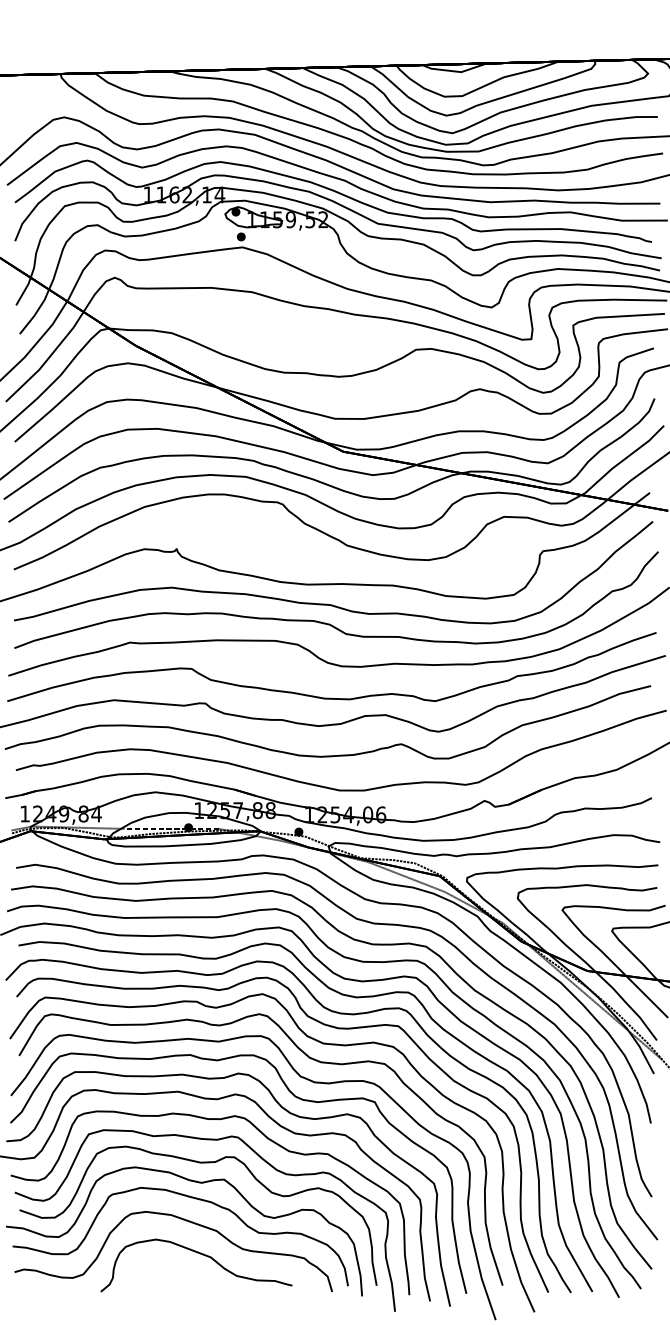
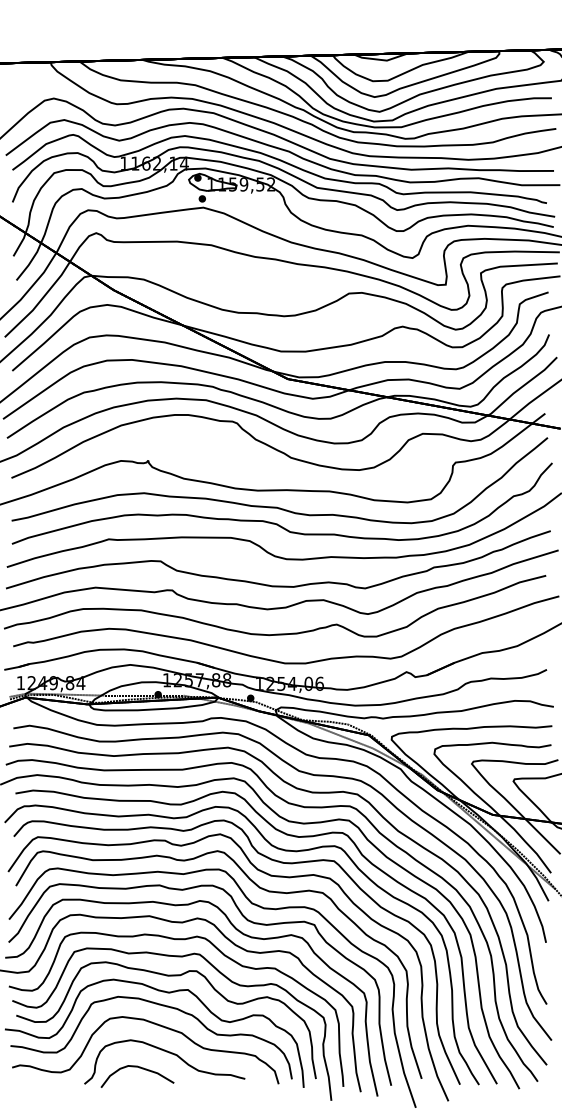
part: (166, 1273) -> (139, 1068), added

